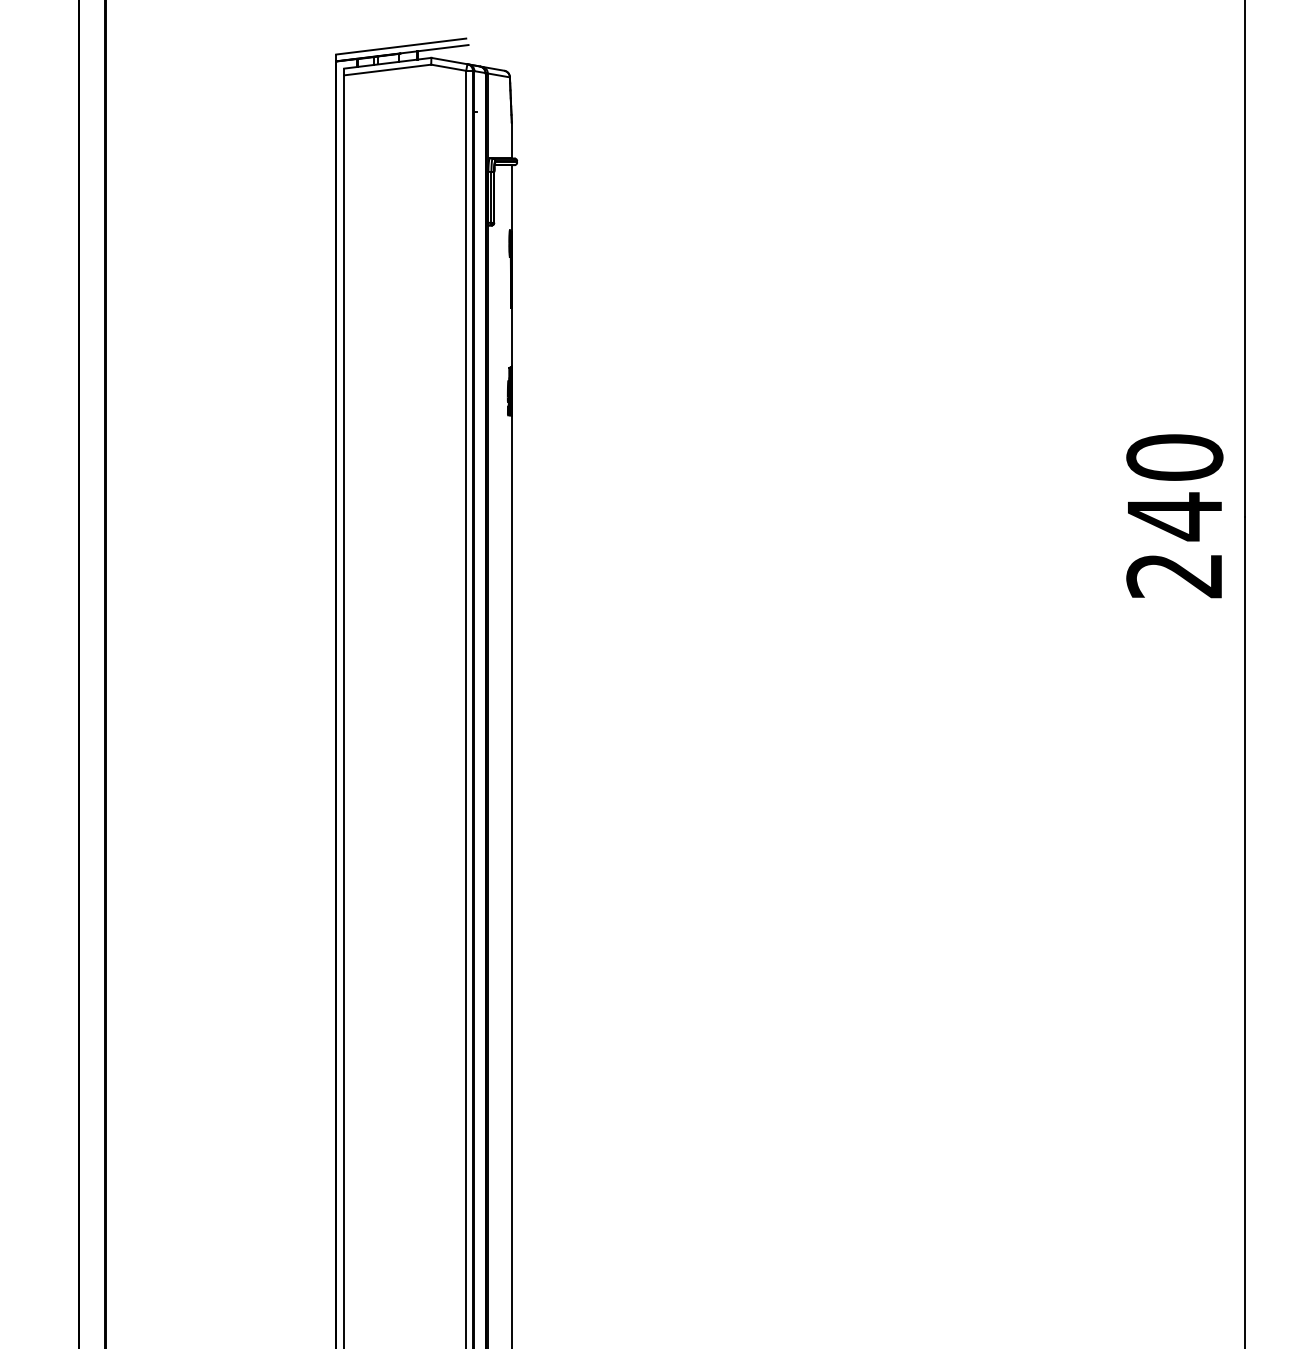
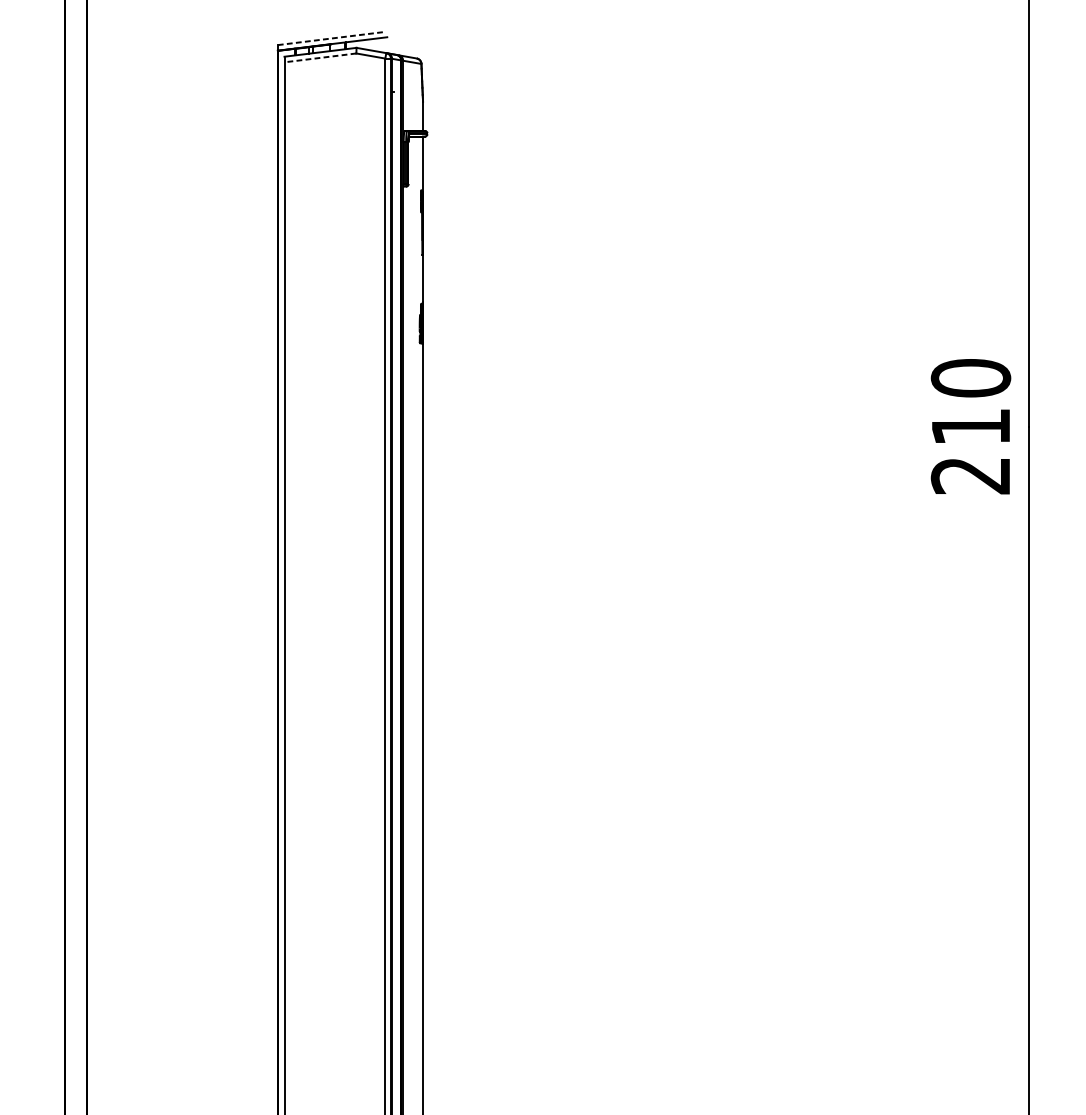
line: (401, 46) -> (331, 38), solid -> dashed
line: (387, 70) -> (320, 58), solid -> dashed
text: (1174, 516) -> (970, 426), 240 -> 210

